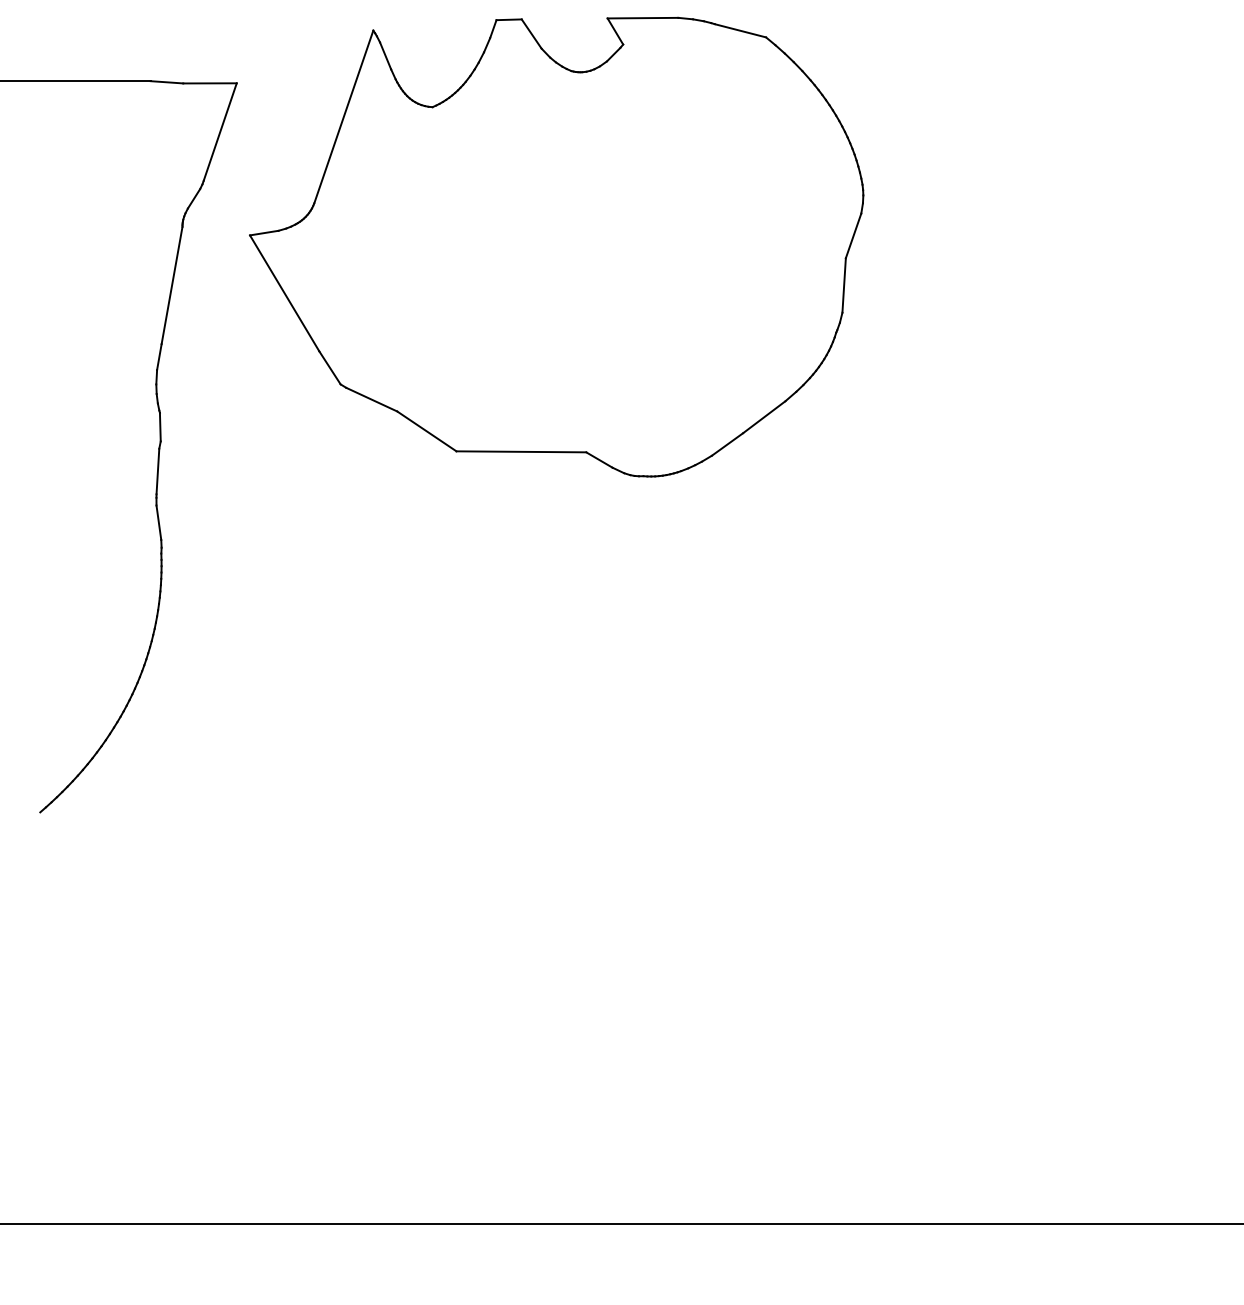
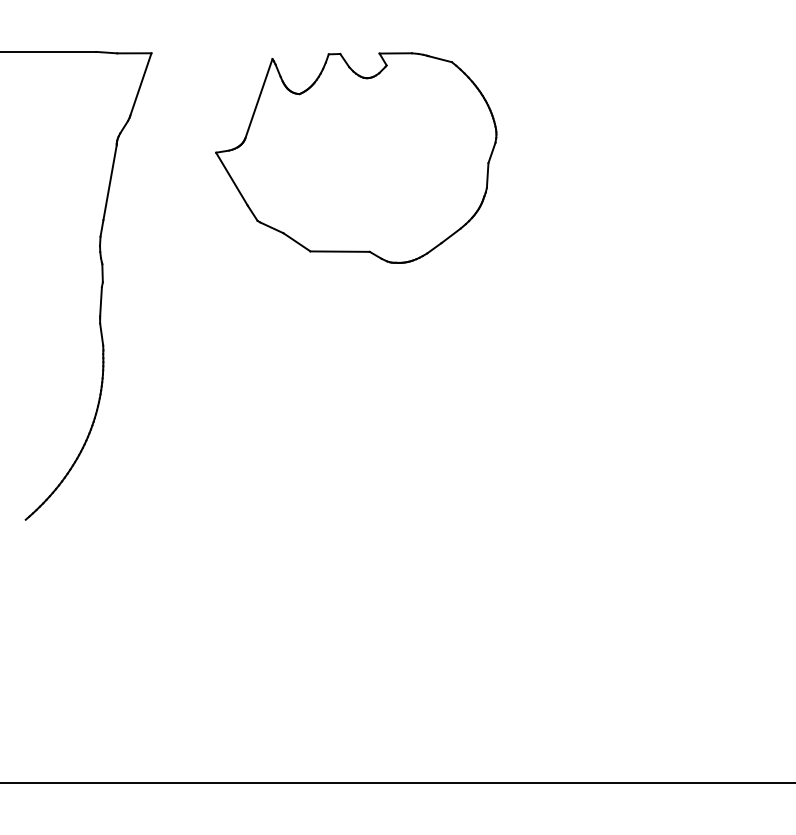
part: (557, 246) -> (356, 157), size x0.71

